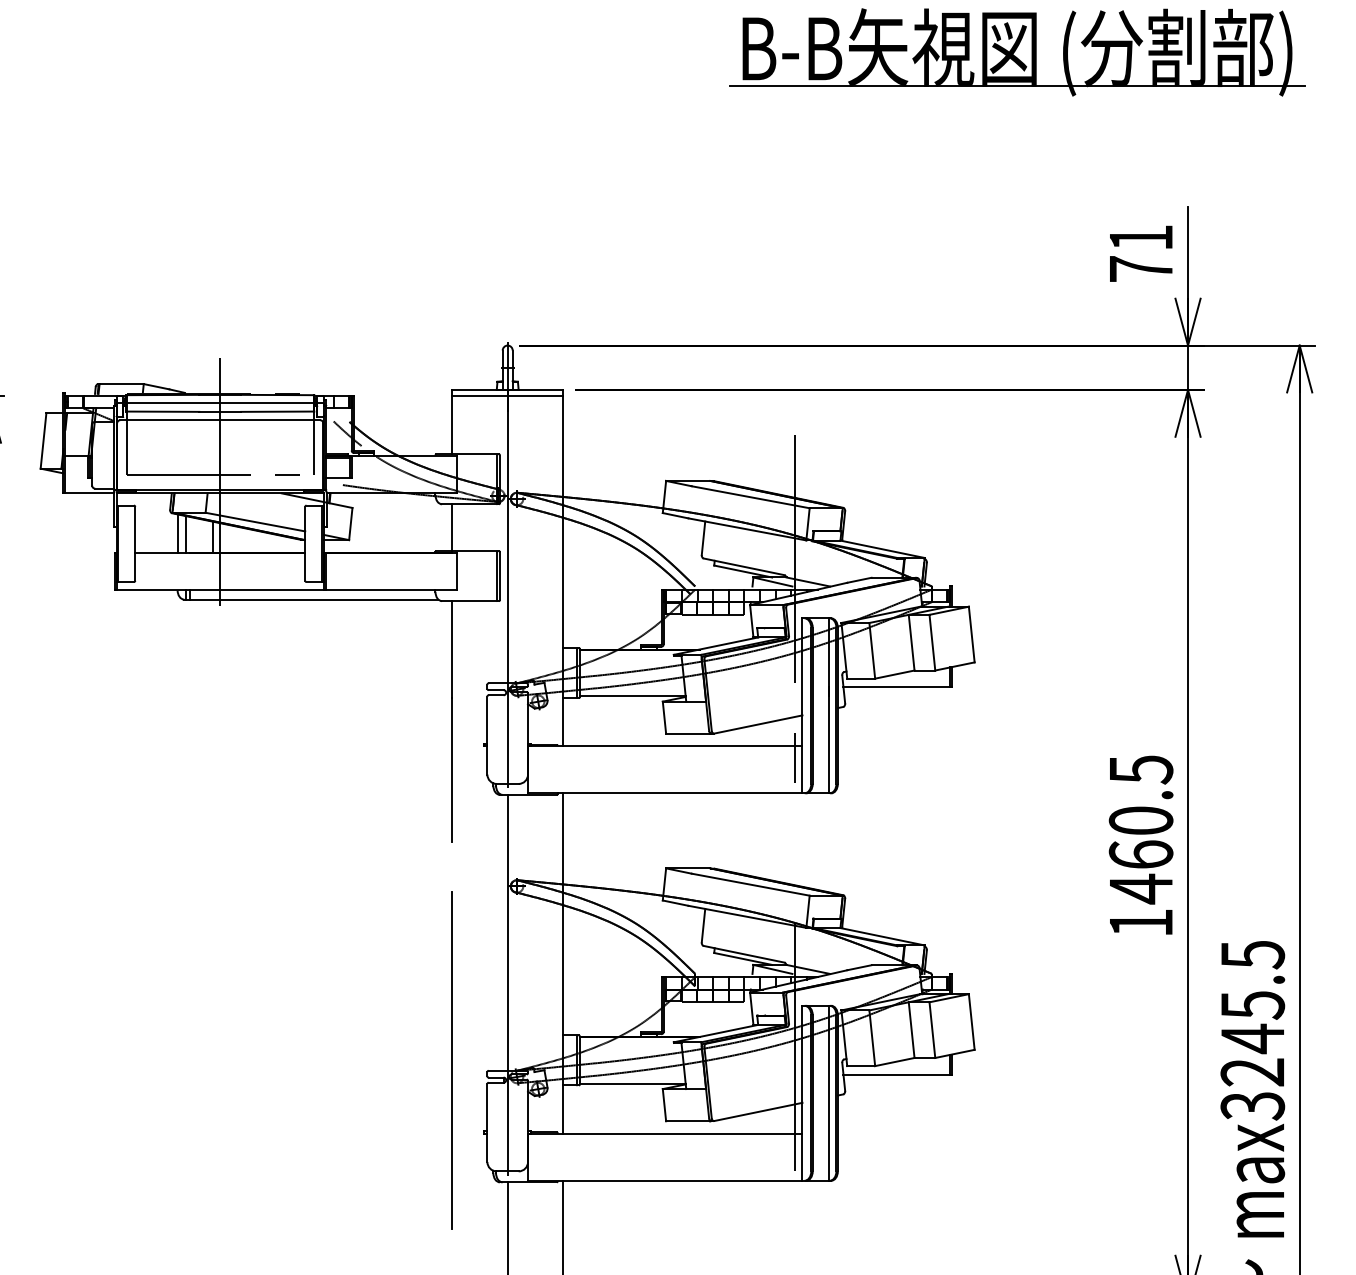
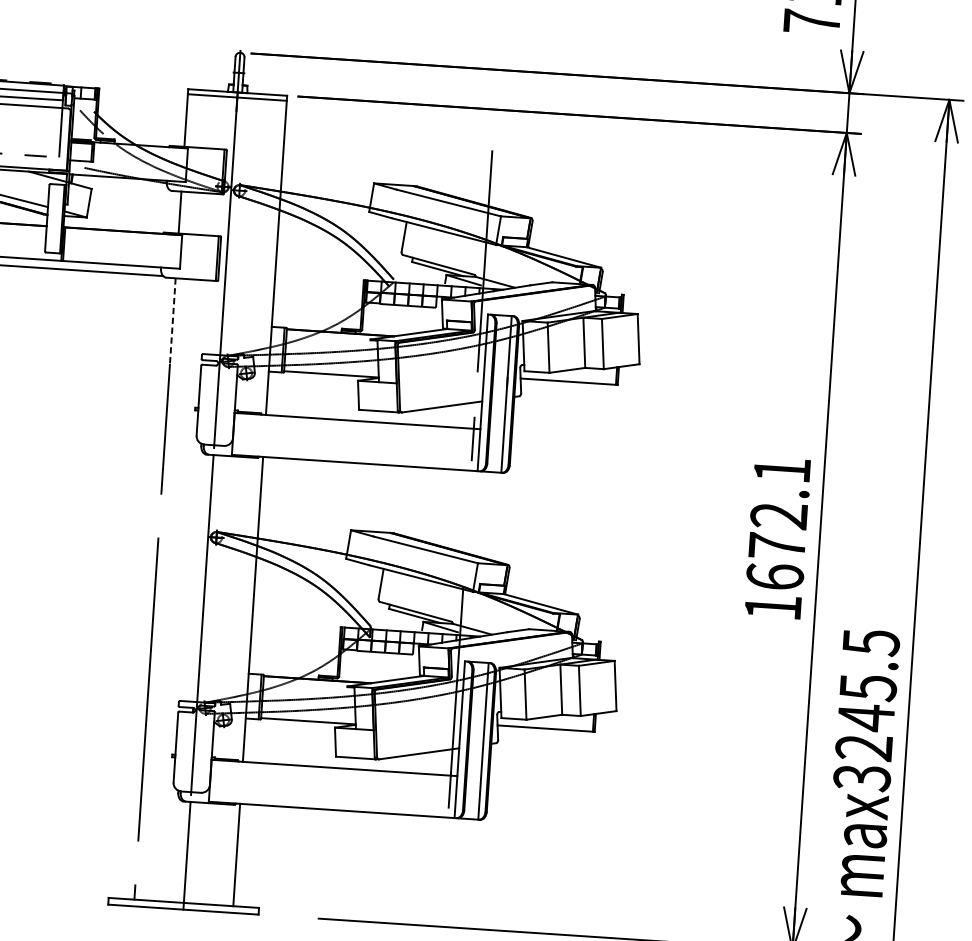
line: (452, 650) -> (172, 322), solid -> dashed
text: (1140, 829) -> (778, 523), 1460.5 -> 1672.1

